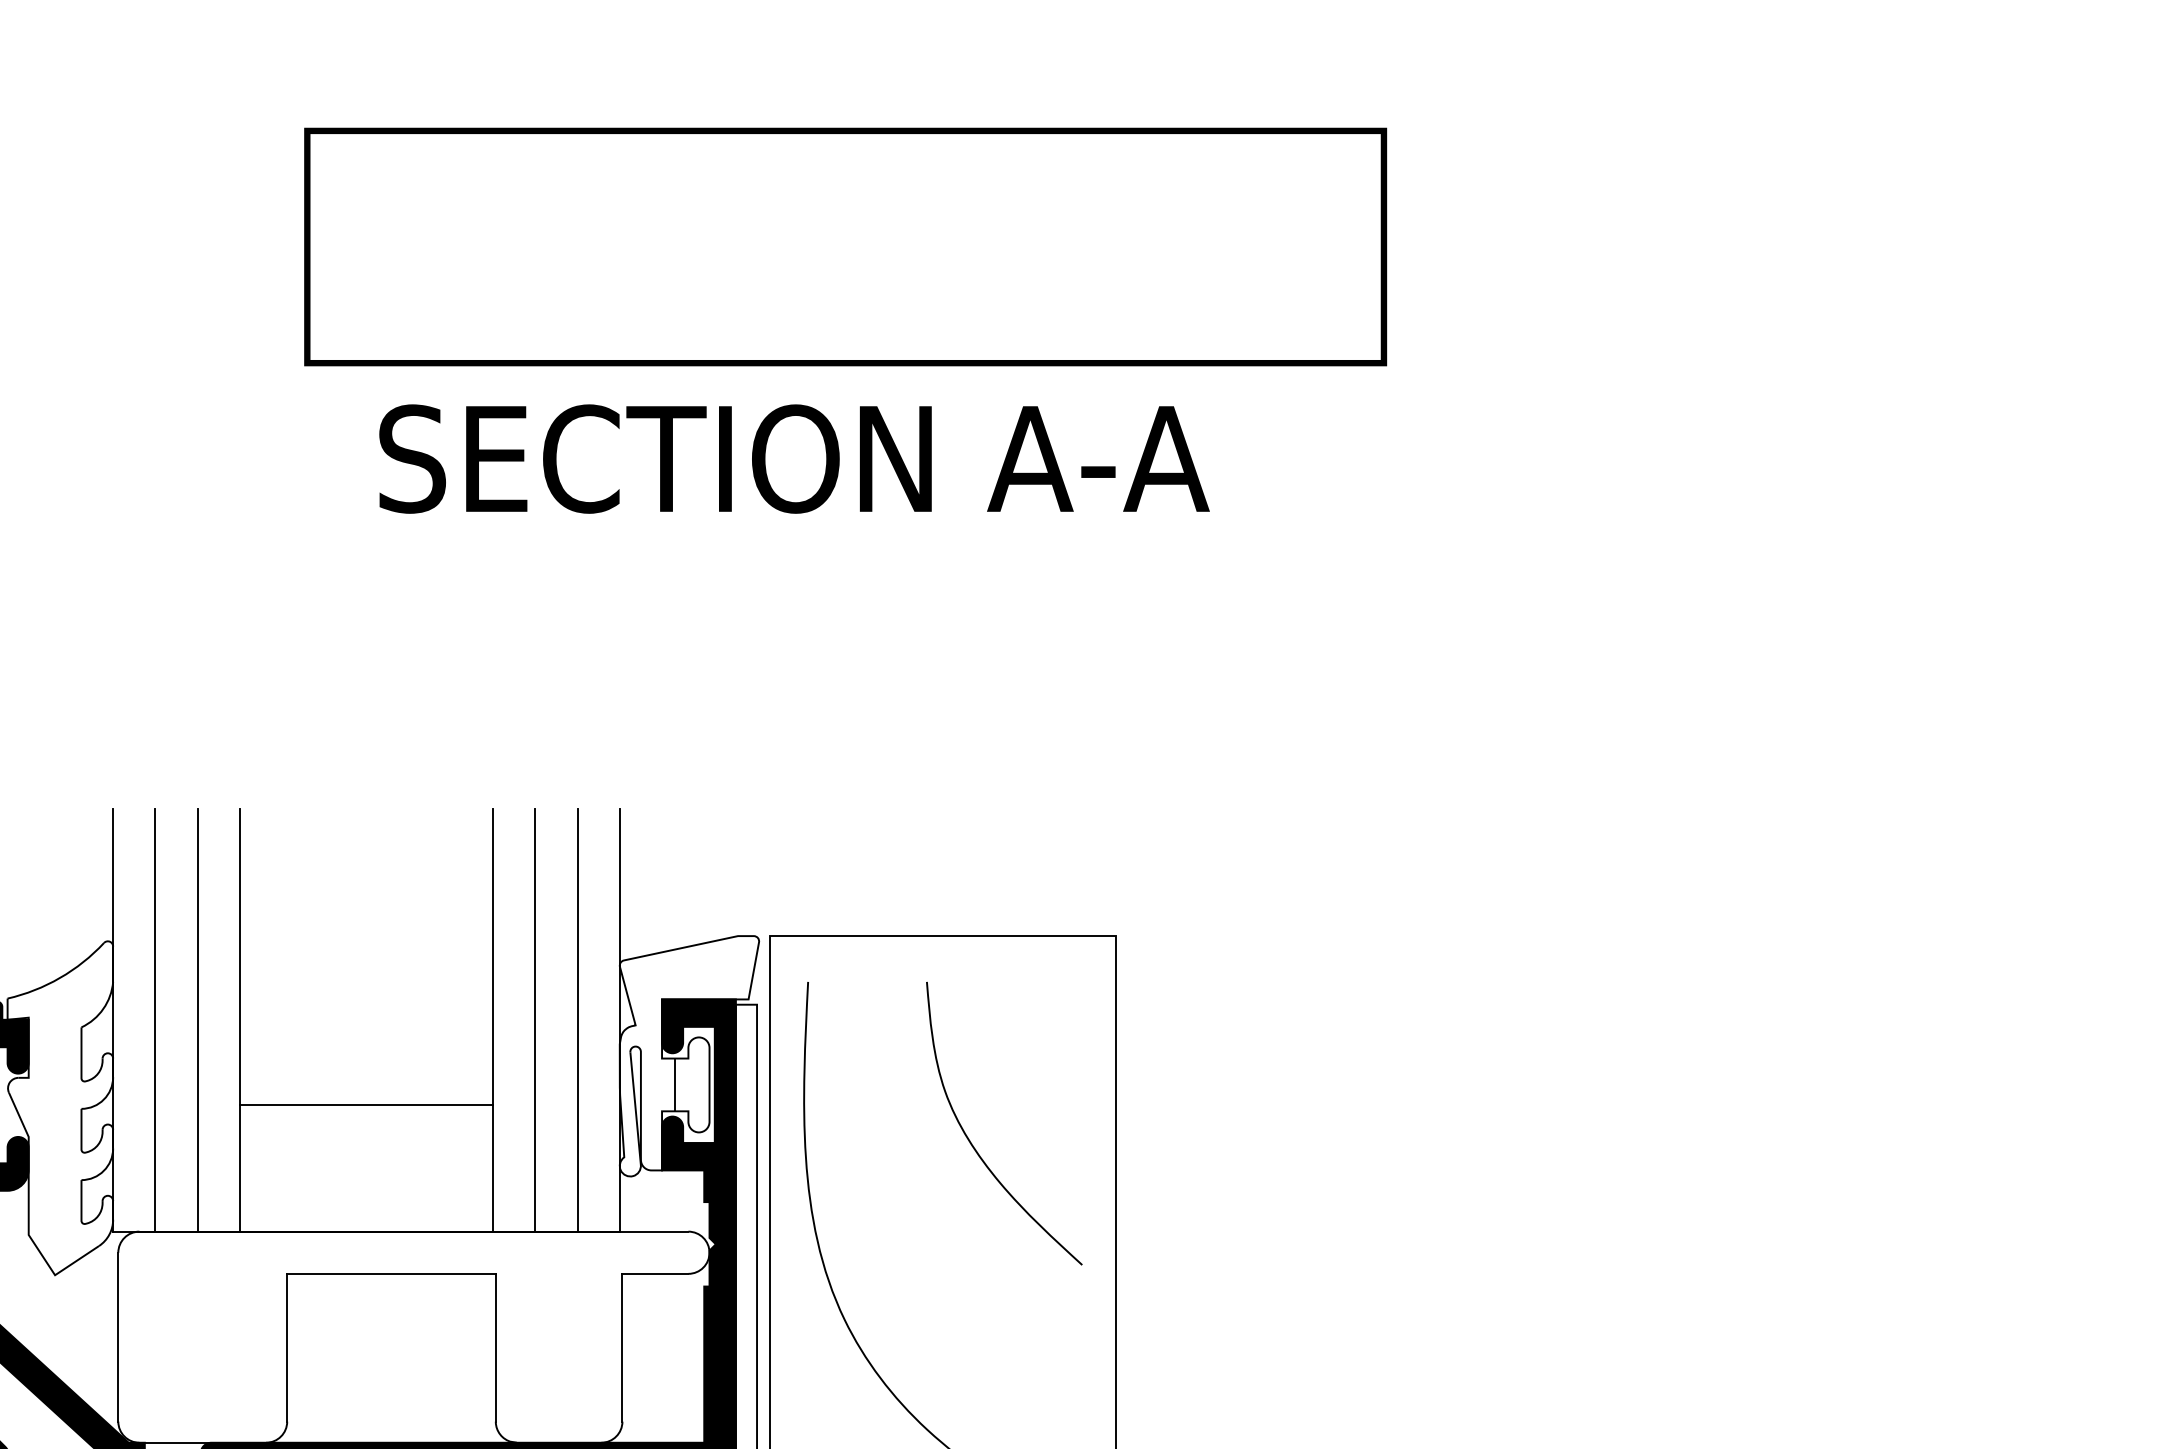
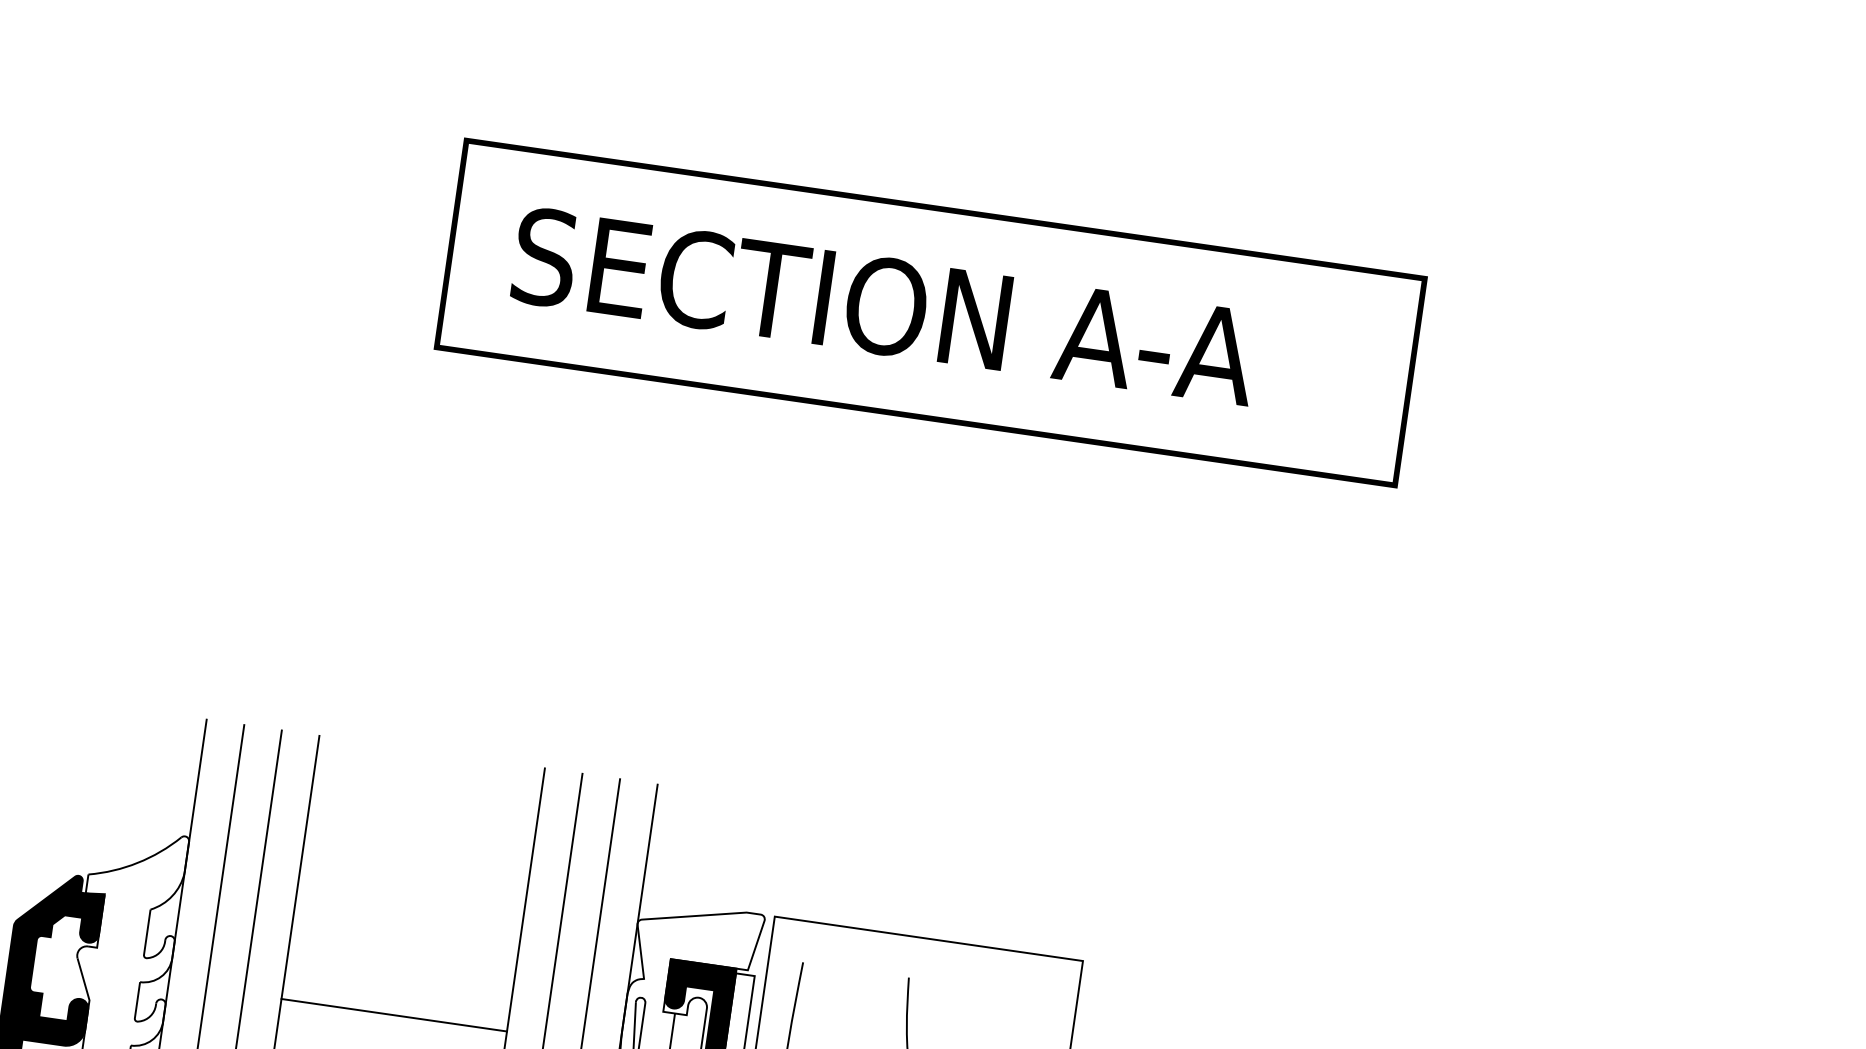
text: (794, 458) -> (885, 305), moved

